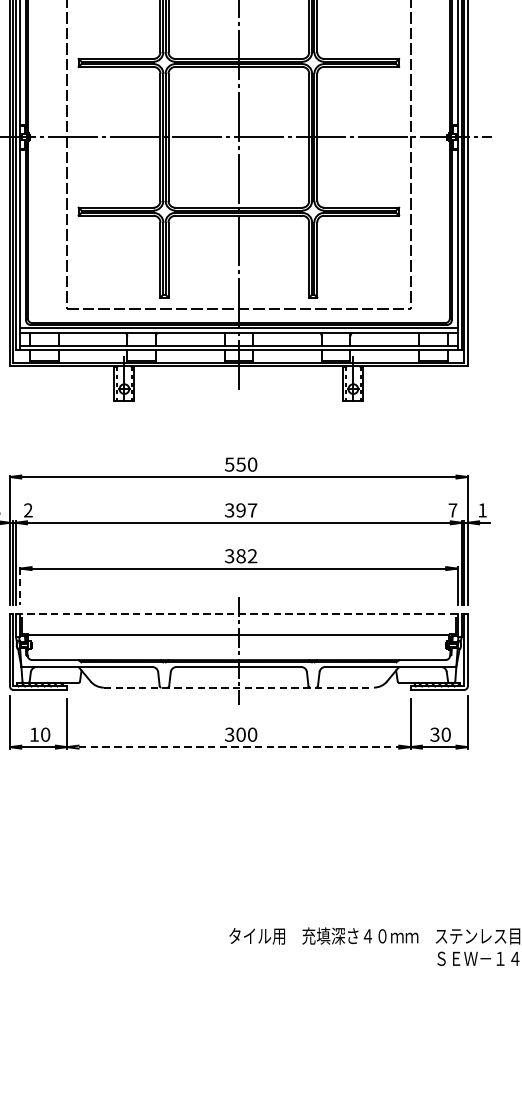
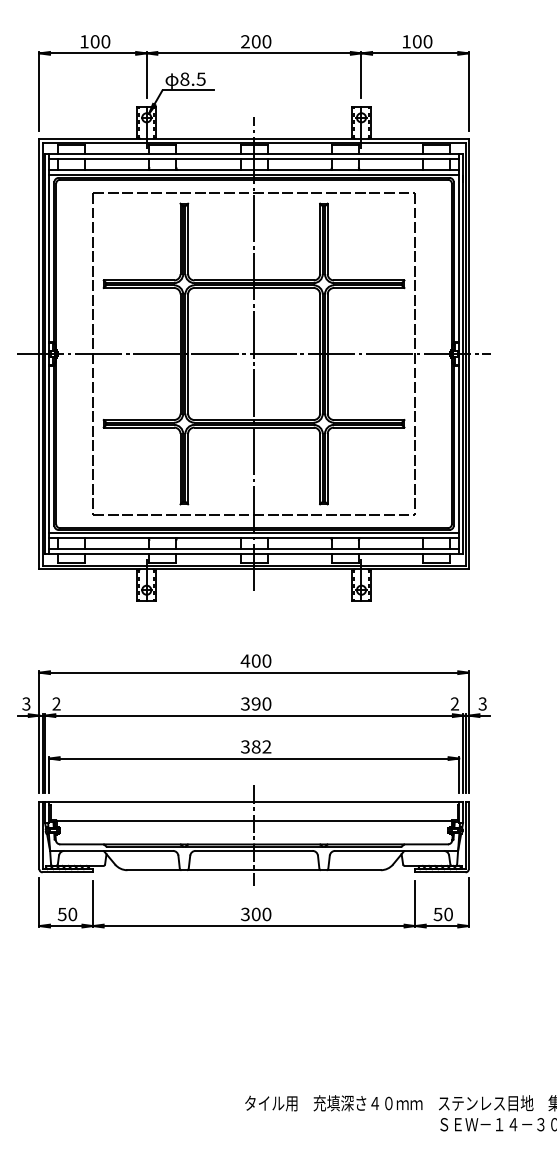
text: (235, 464) -> (250, 660), 550 -> 400
text: (252, 509) -> (266, 703), 397 -> 390
text: (452, 509) -> (454, 703), 7 -> 2
text: (482, 509) -> (482, 703), 1 -> 3
line: (20, 586) -> (49, 775), dashed -> solid
line: (239, 614) -> (254, 801), dashed -> solid
line: (239, 687) -> (254, 870), dashed -> solid
text: (435, 733) -> (438, 913), 30 -> 50
text: (33, 734) -> (61, 914), 10 -> 50
line: (239, 747) -> (254, 926), dashed -> solid

